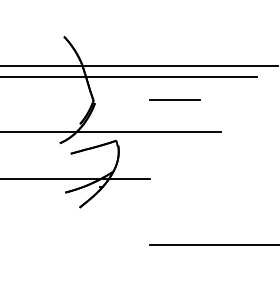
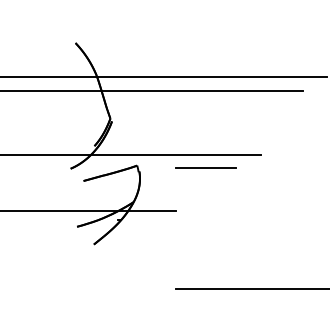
line: (174, 98) -> (205, 167), moved

